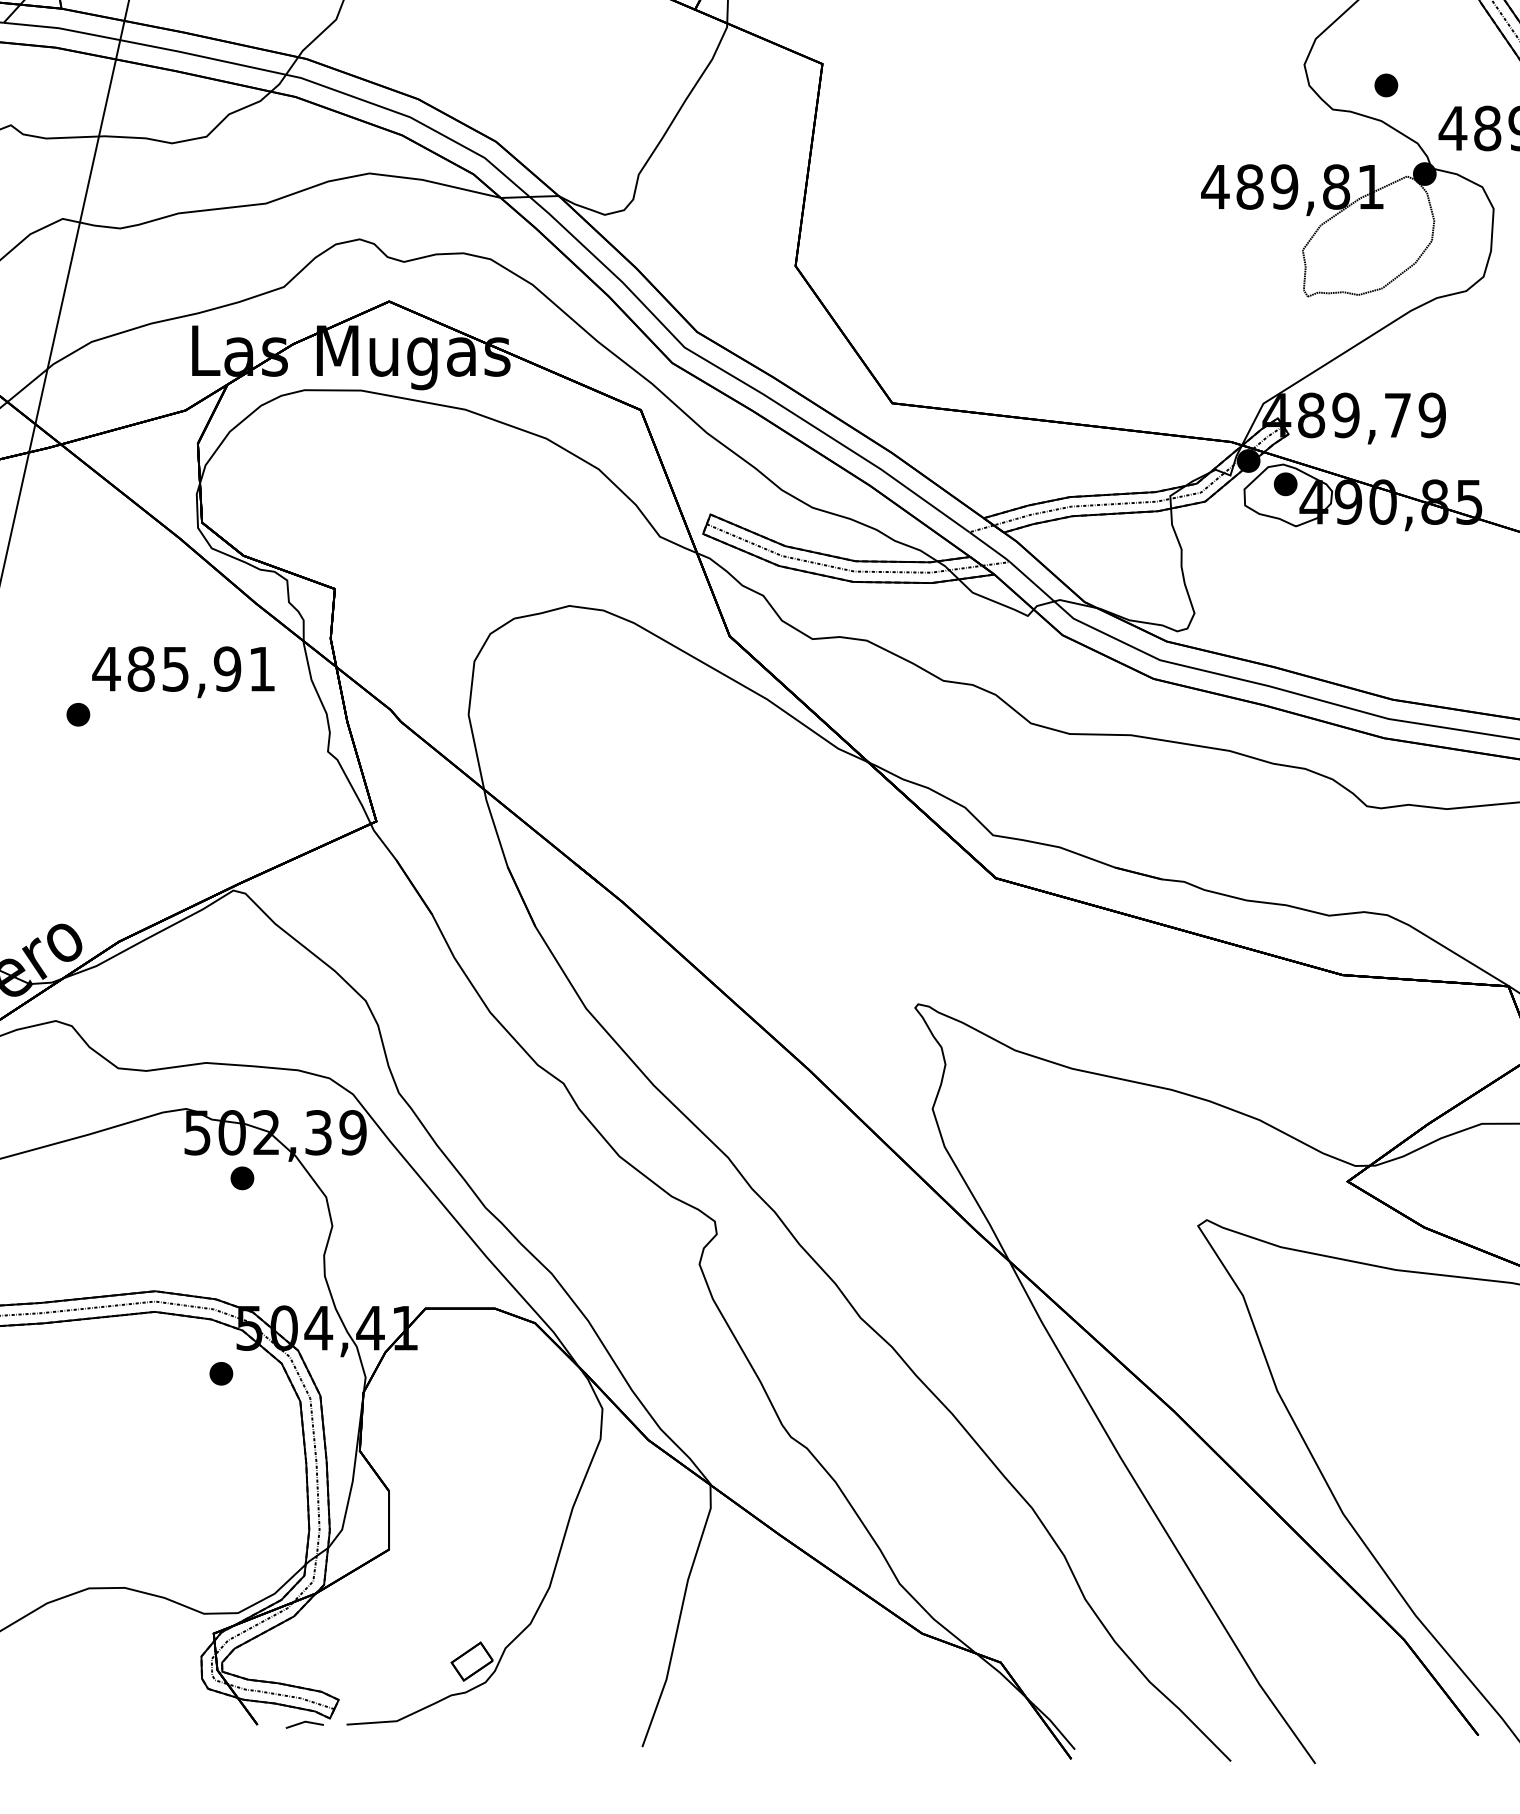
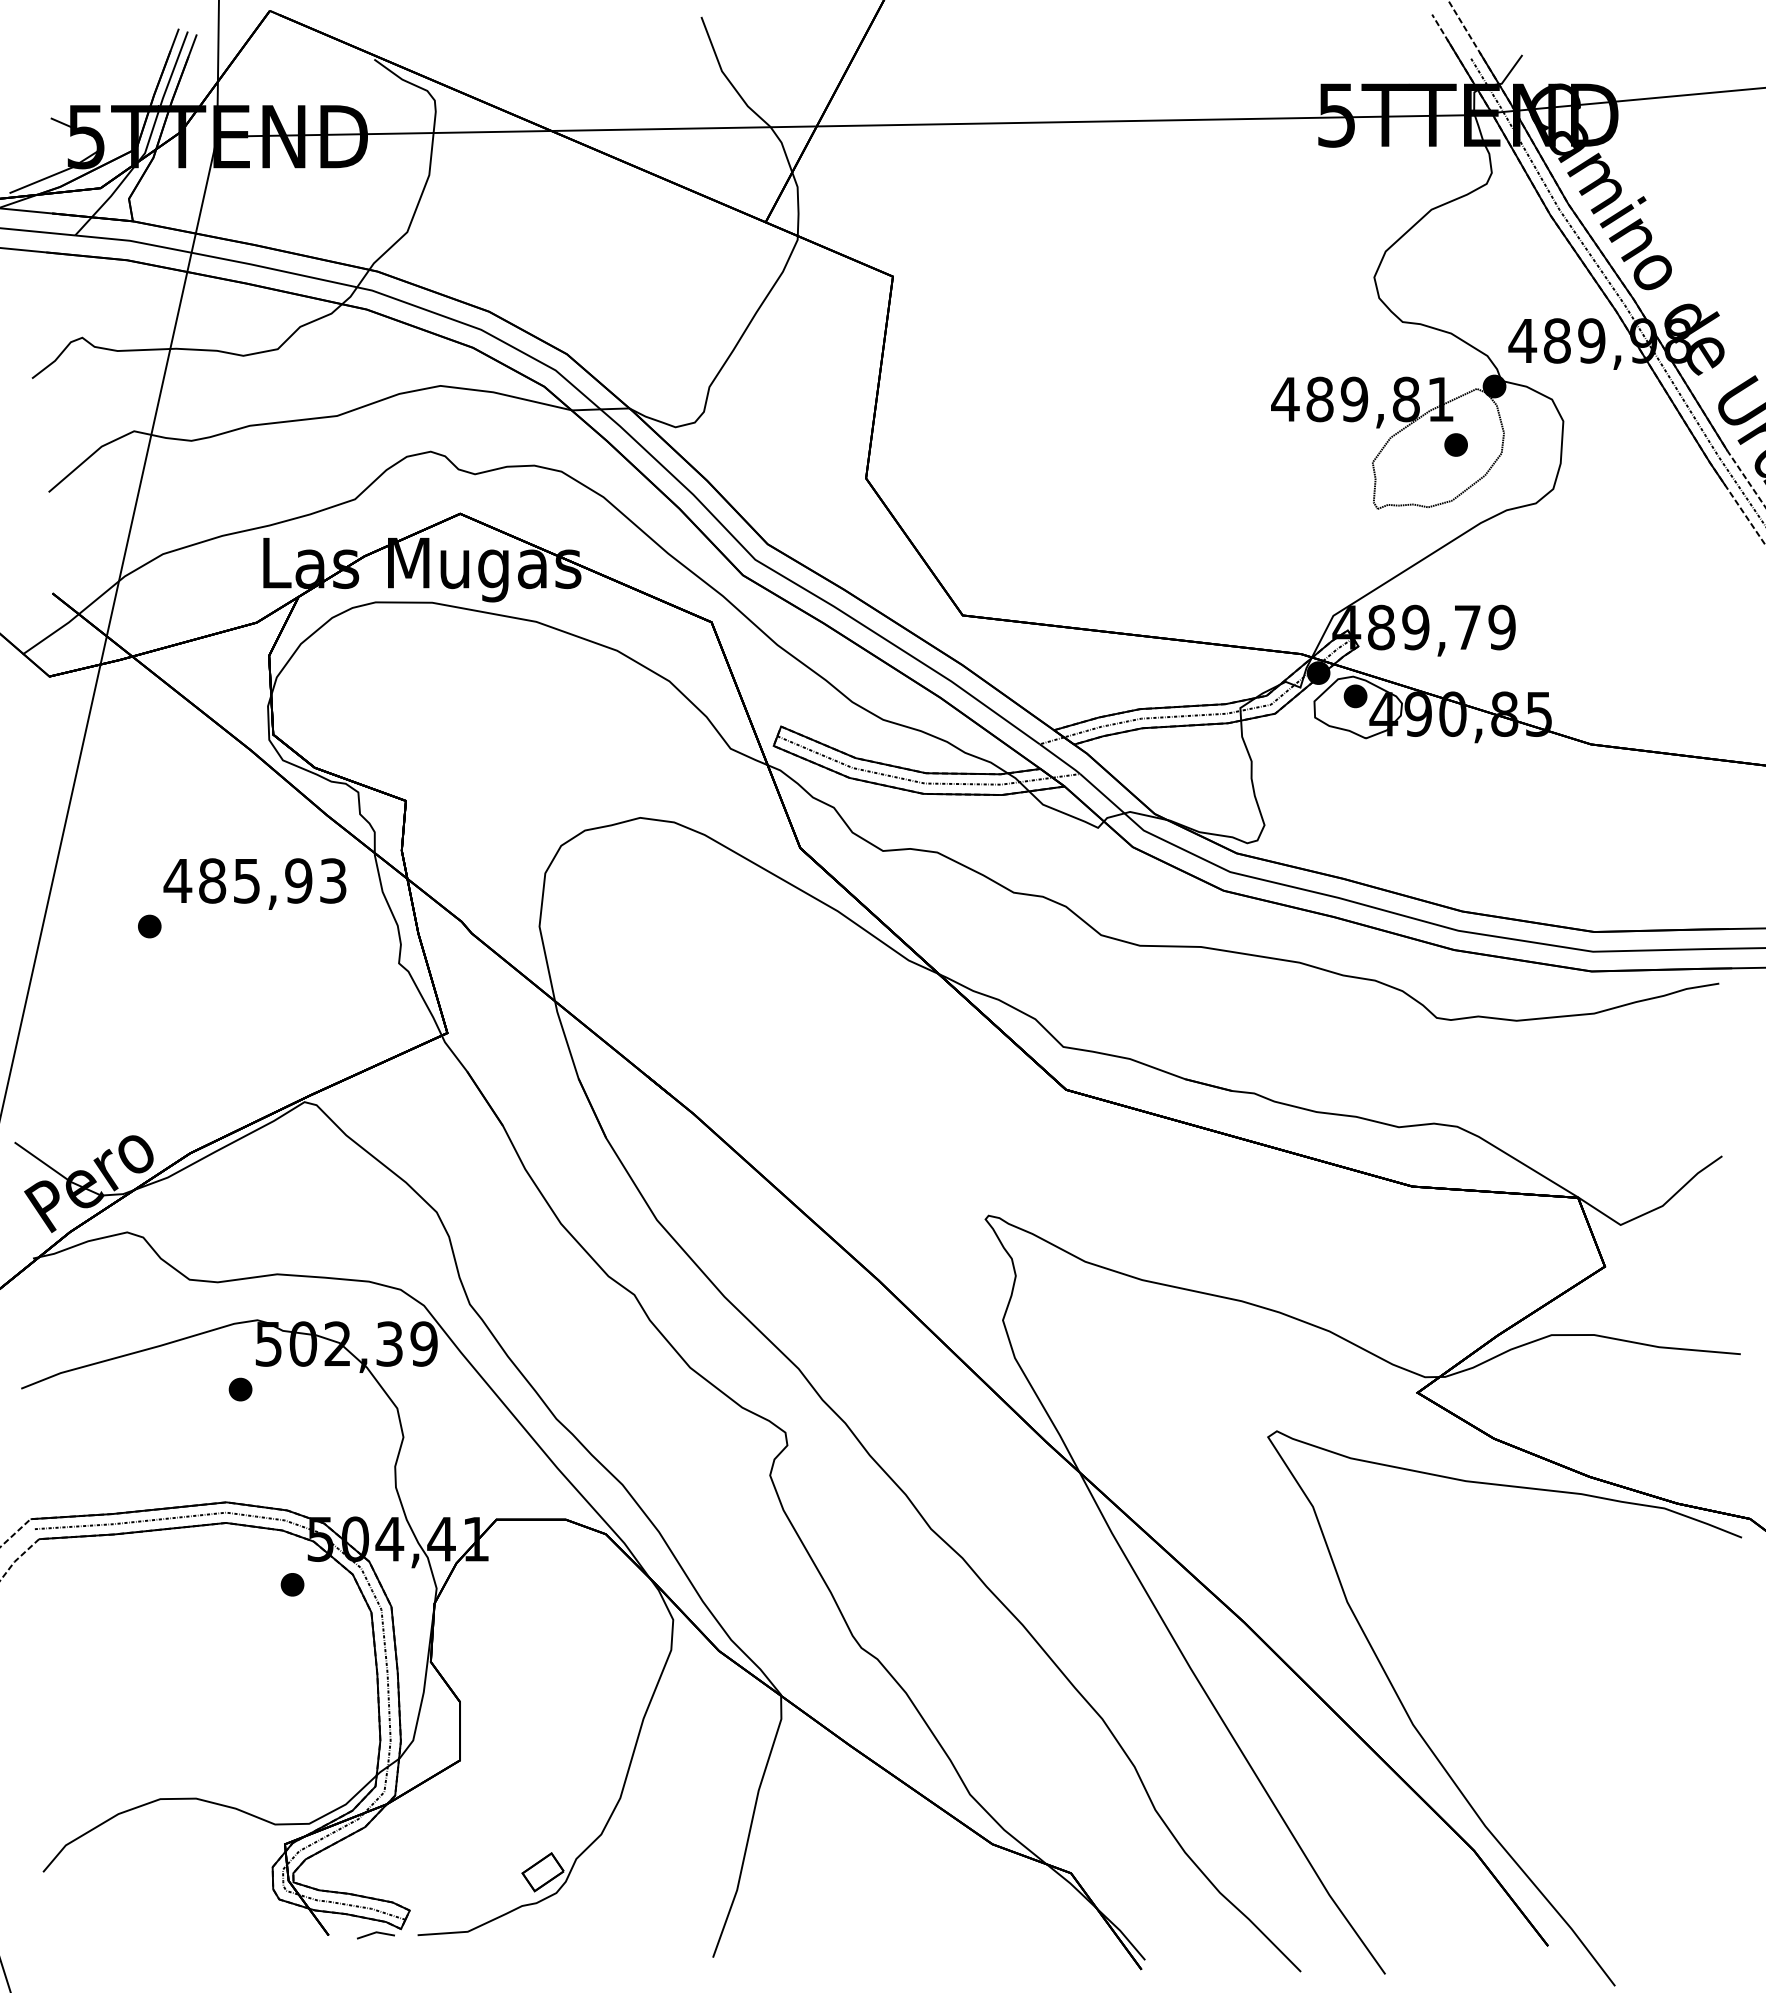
part: (1385, 84) -> (1455, 444), moved
text: (262, 668) -> (333, 880), 485,91 -> 485,93
part: (242, 1178) -> (240, 1389), moved

